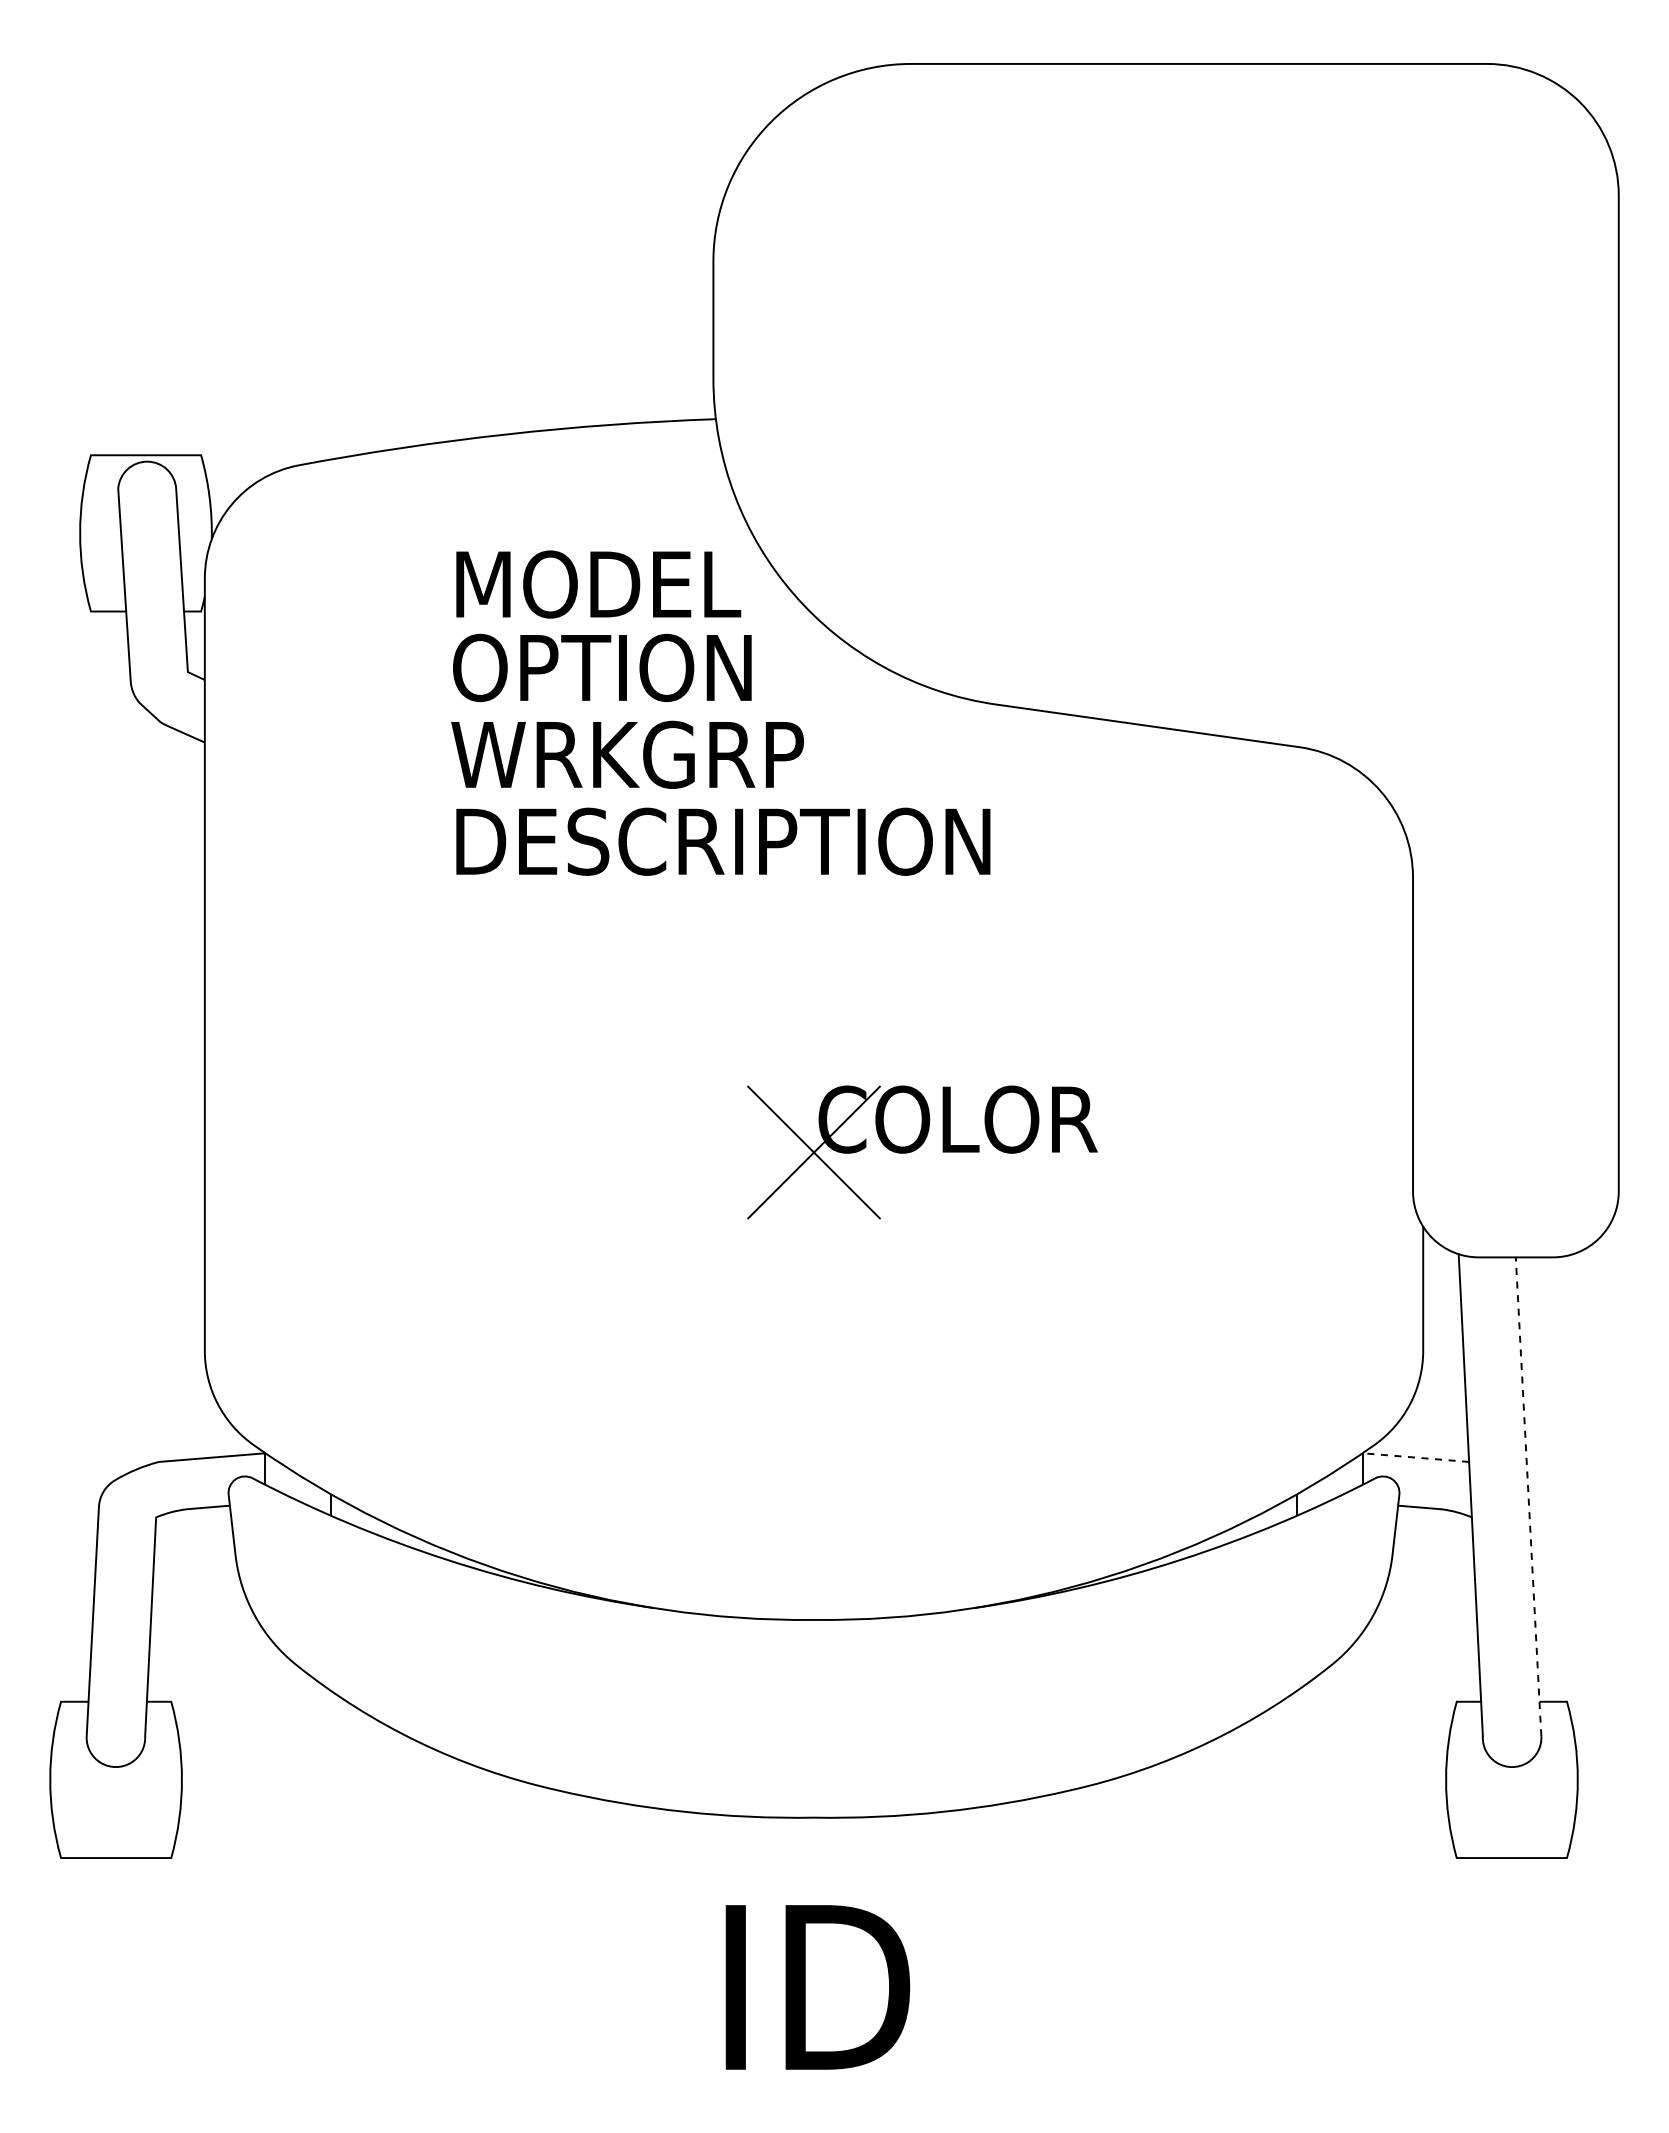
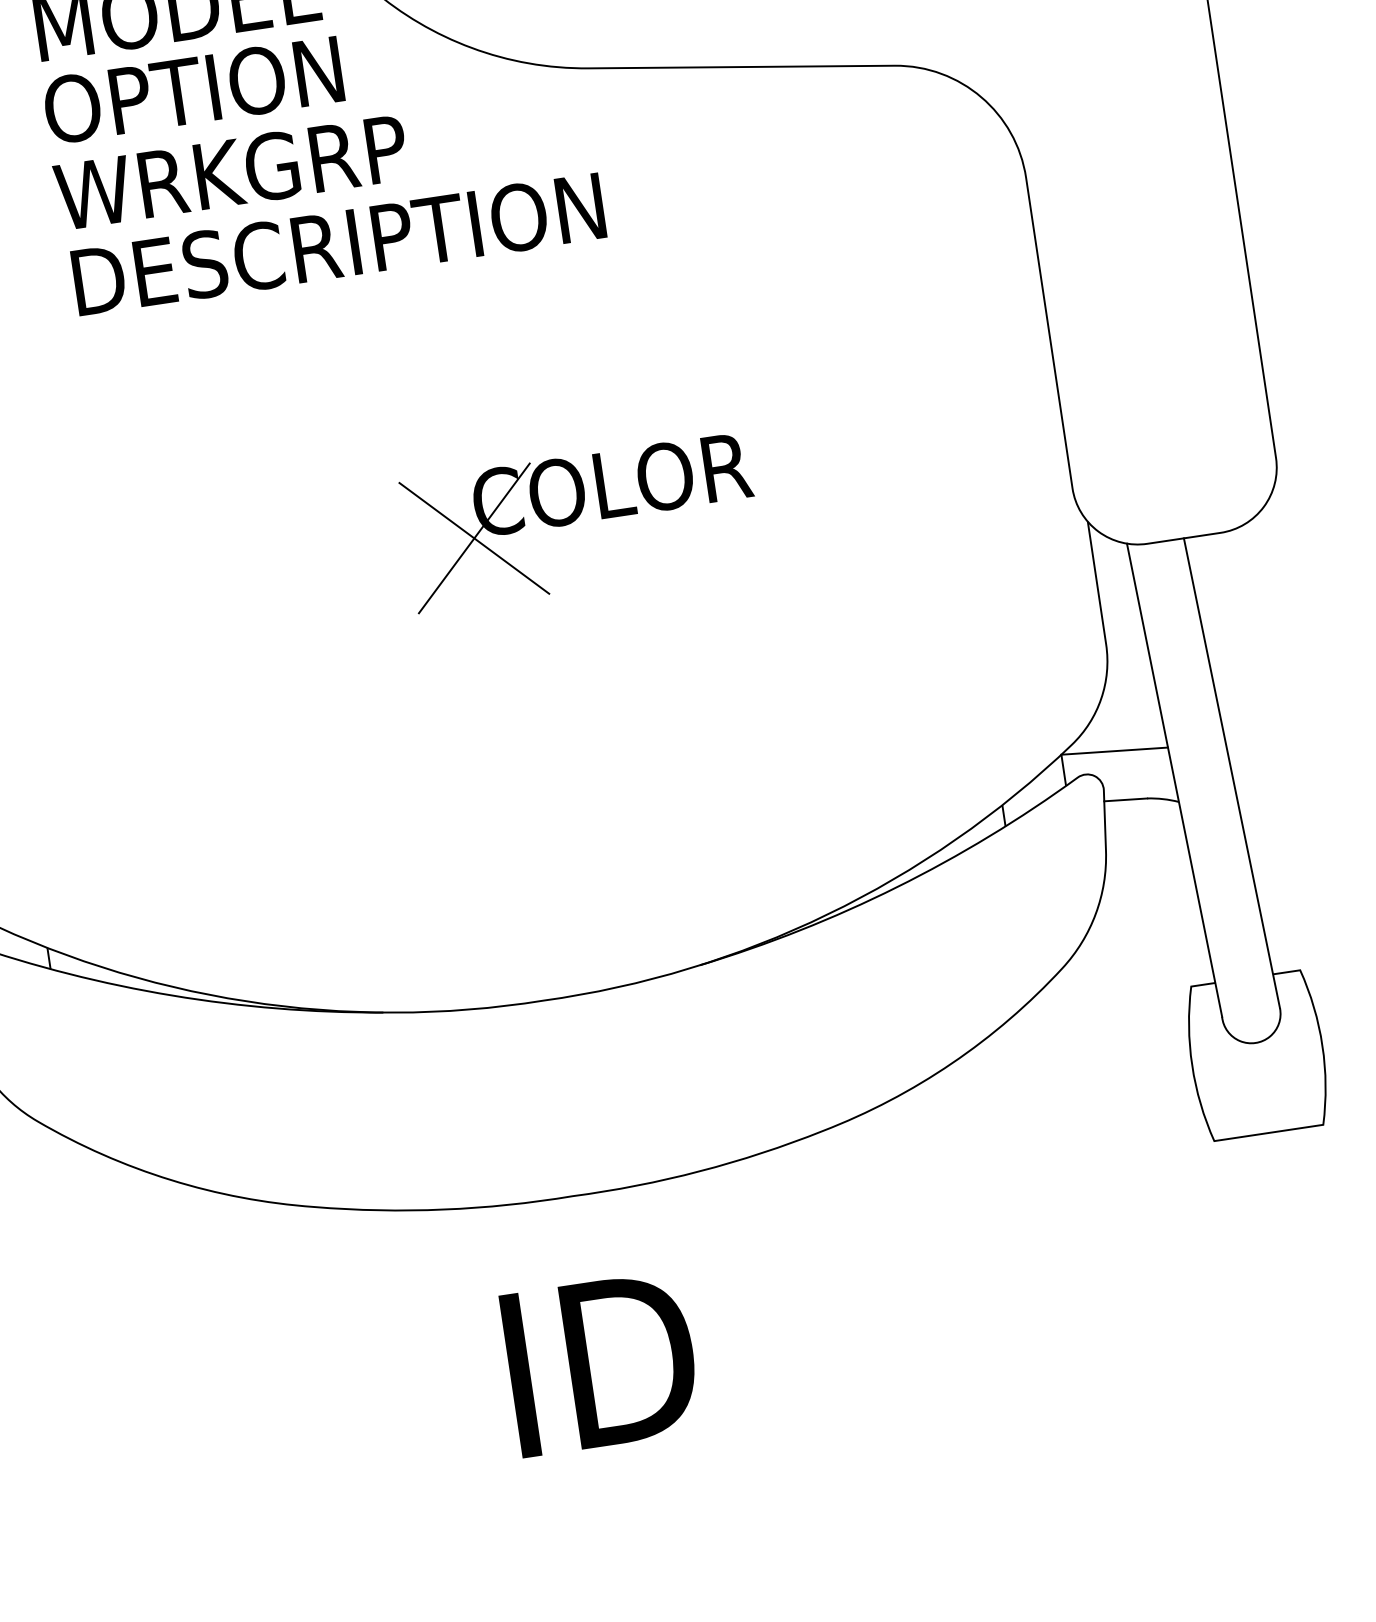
line: (1415, 1457) -> (1114, 751), dashed -> solid
line: (1528, 1496) -> (1231, 772), dashed -> solid

